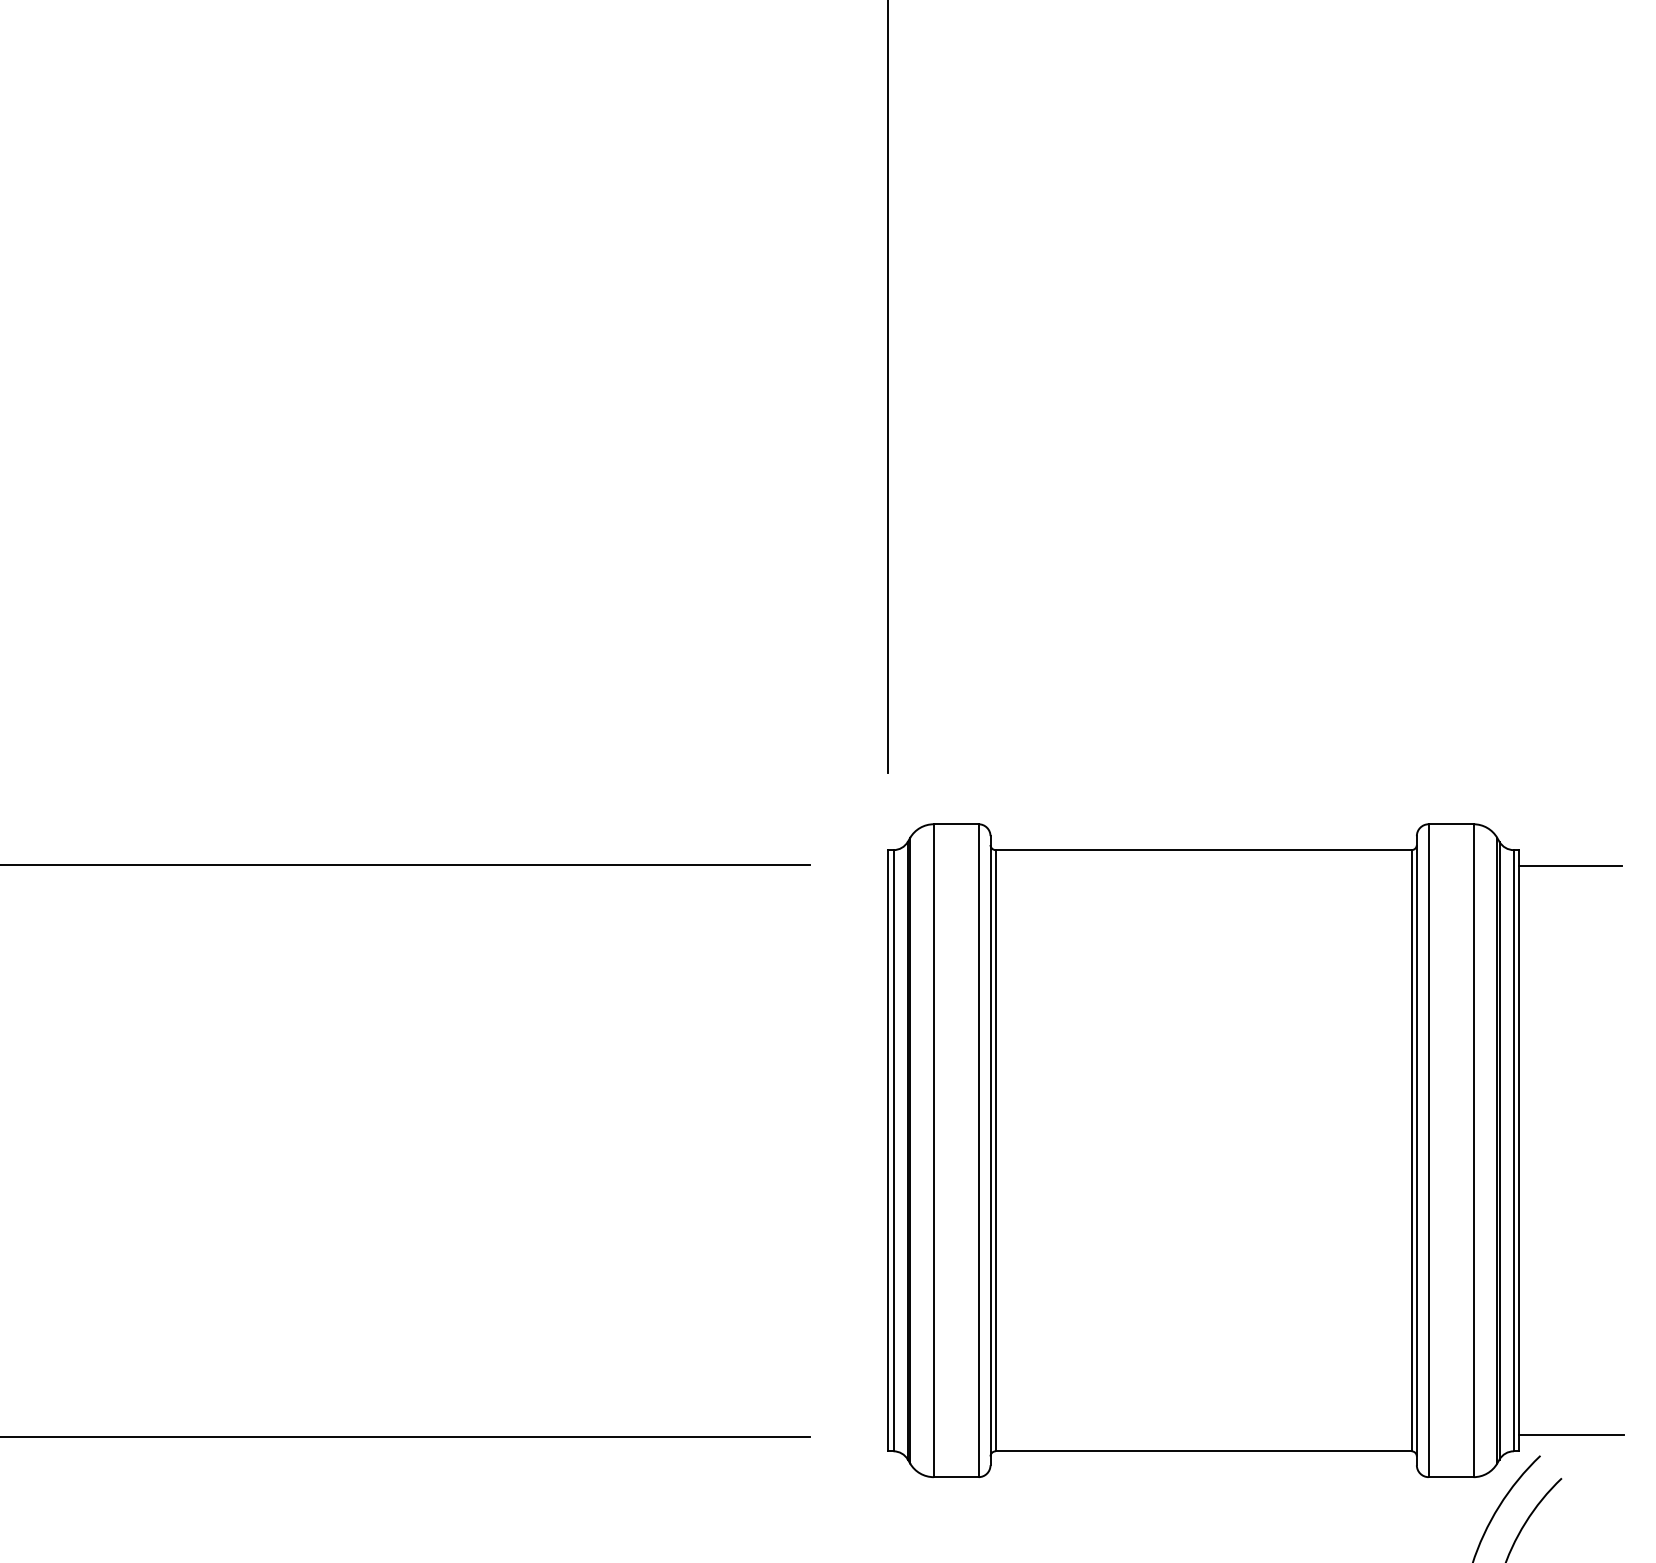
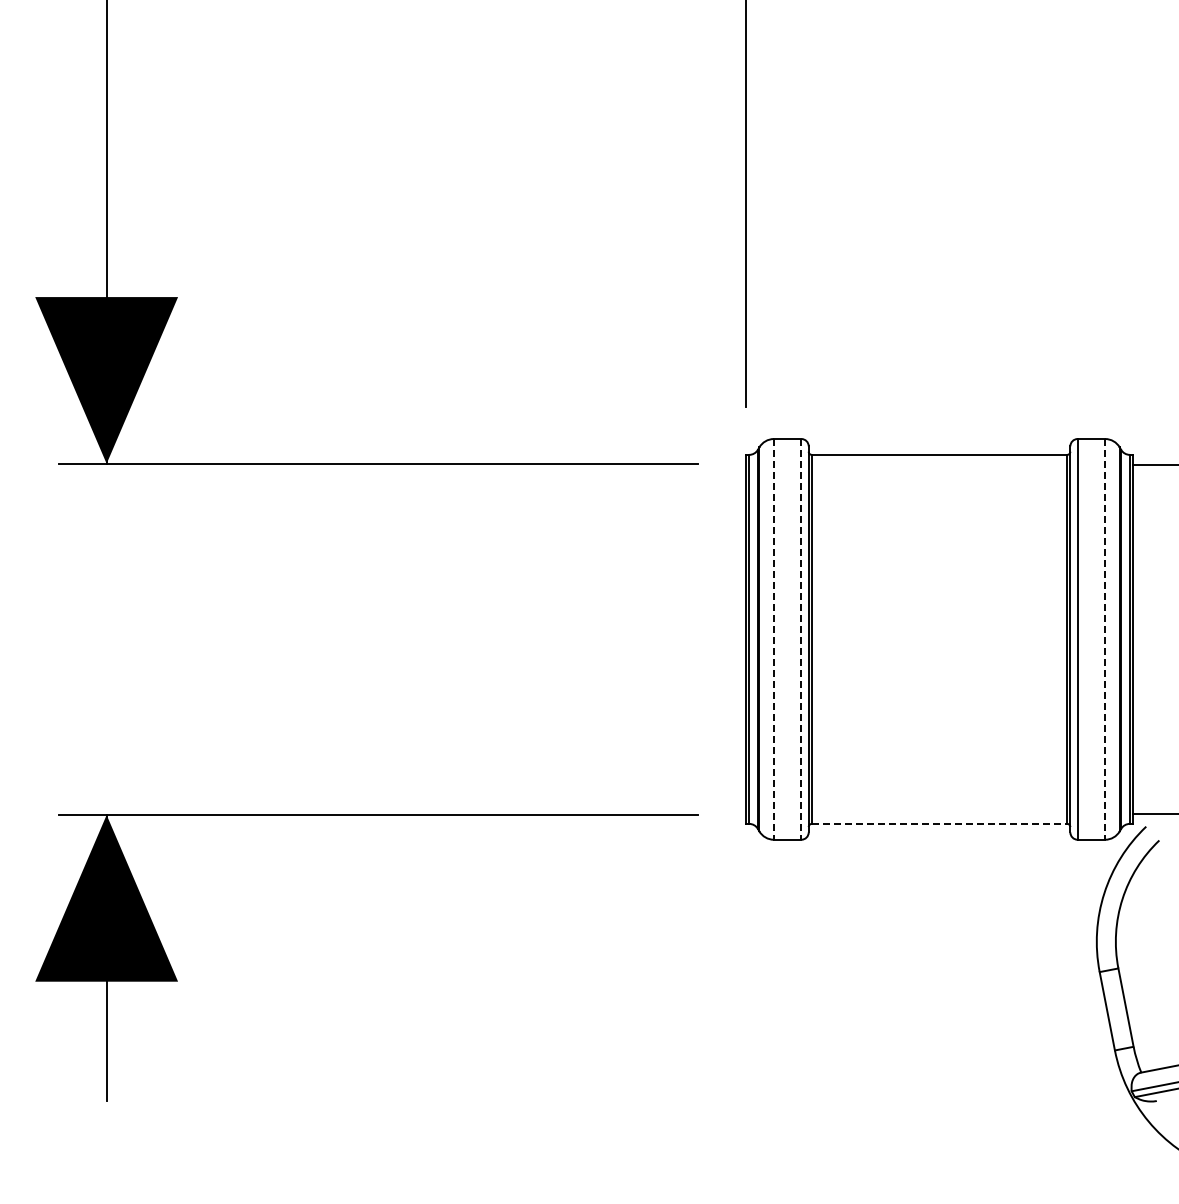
line: (933, 1150) -> (773, 639), solid -> dashed
line: (978, 1150) -> (801, 639), solid -> dashed
line: (1474, 1150) -> (1105, 639), solid -> dashed
line: (1203, 1450) -> (939, 823), solid -> dashed

